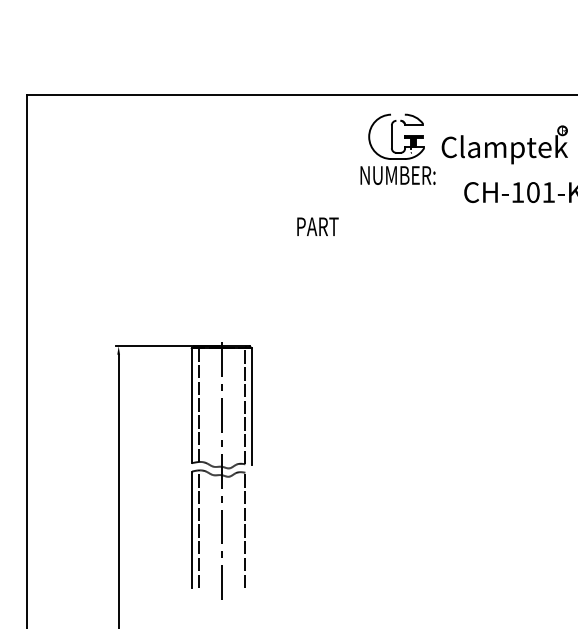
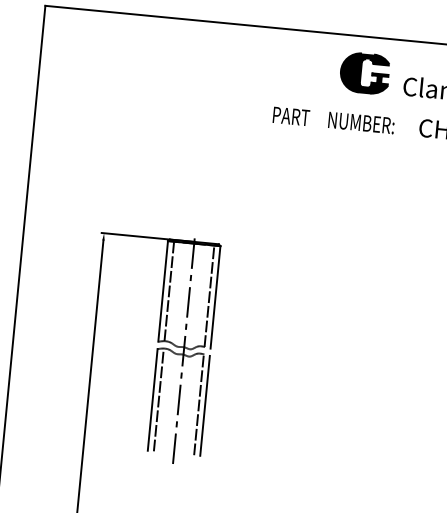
fill: (396, 136) -> (364, 73), added
text: (397, 175) -> (361, 122), moved
text: (317, 226) -> (291, 116), moved
line: (251, 530) -> (204, 405), added

